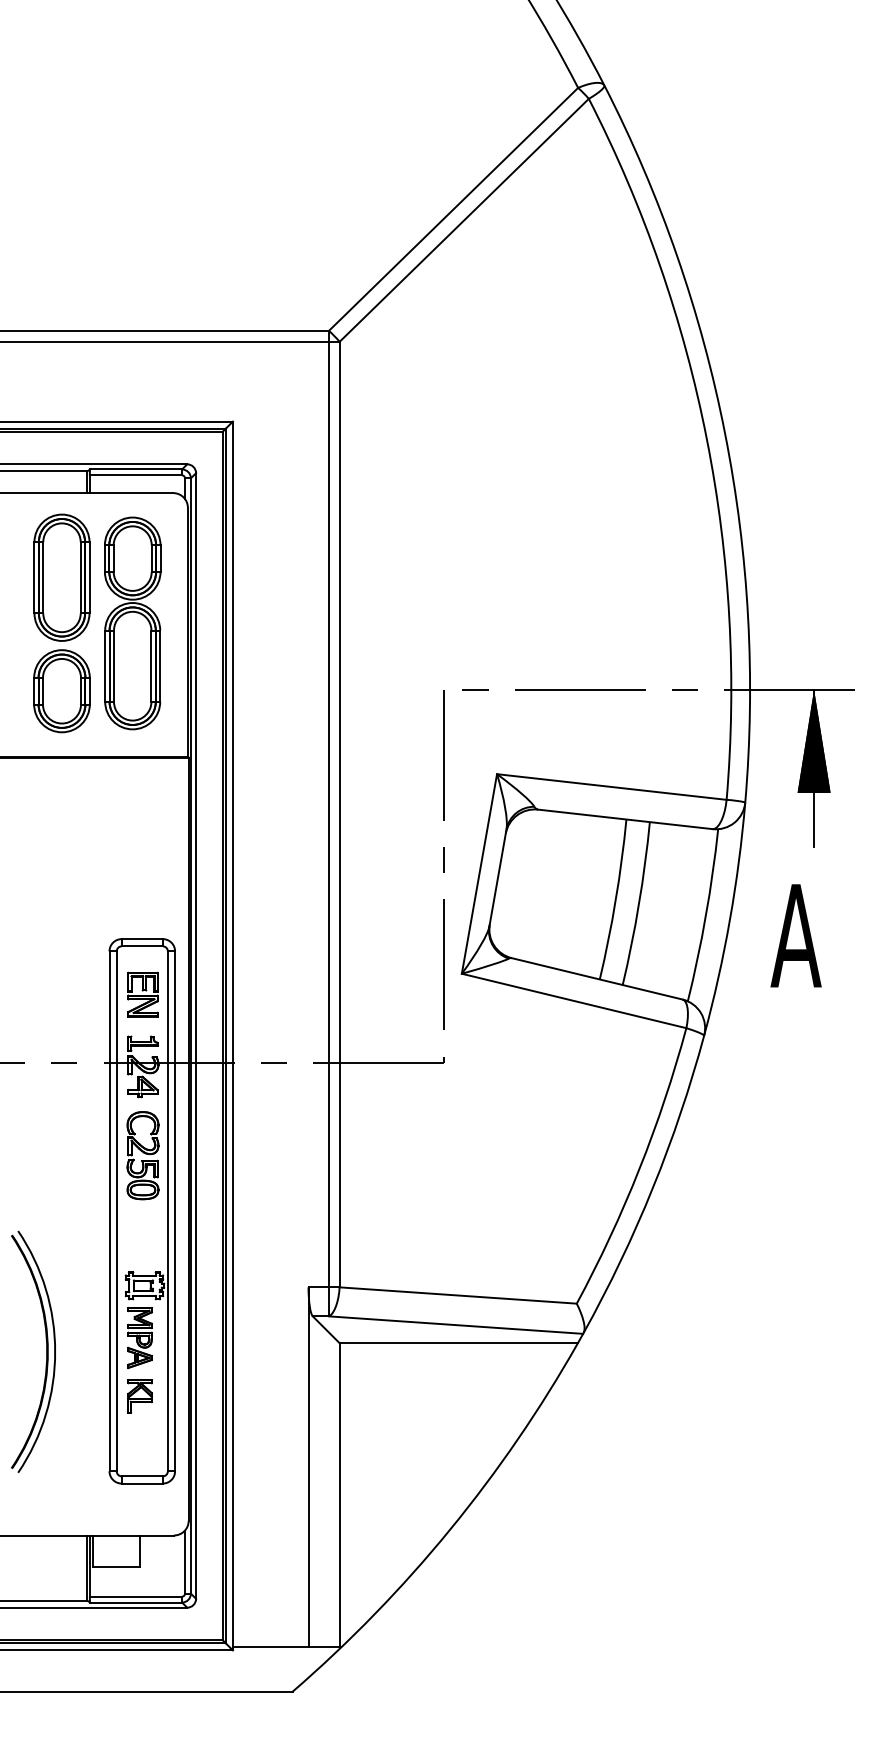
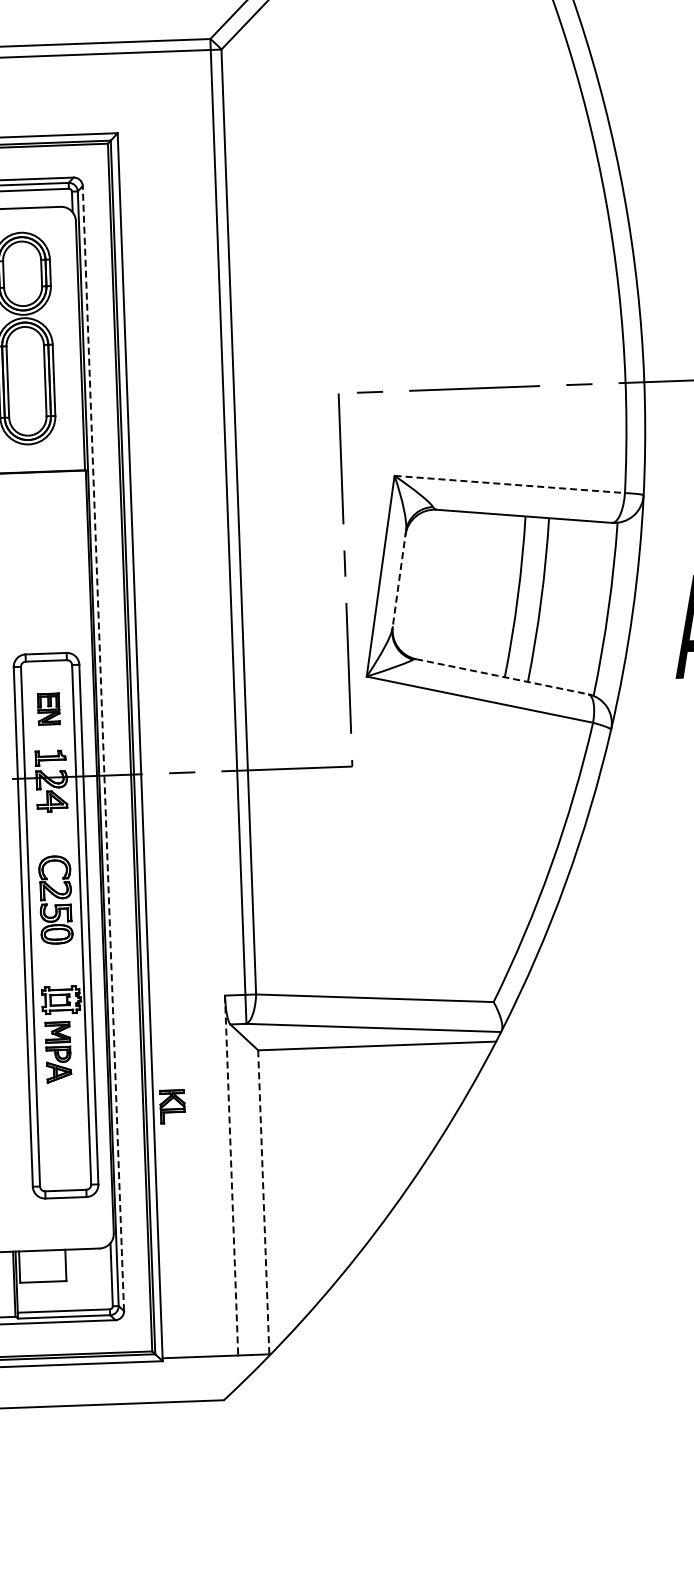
line: (611, 787) -> (509, 484), solid -> dashed
line: (497, 877) -> (398, 579), solid -> dashed
line: (597, 978) -> (502, 676), solid -> dashed
part: (142, 994) -> (48, 709), size x0.7
line: (196, 1036) -> (103, 749), solid -> dashed
part: (142, 1155) -> (55, 899), moved
part: (139, 1396) -> (172, 1106), moved
line: (308, 1467) -> (231, 1175), solid -> dashed
line: (339, 1495) -> (263, 1202), solid -> dashed

